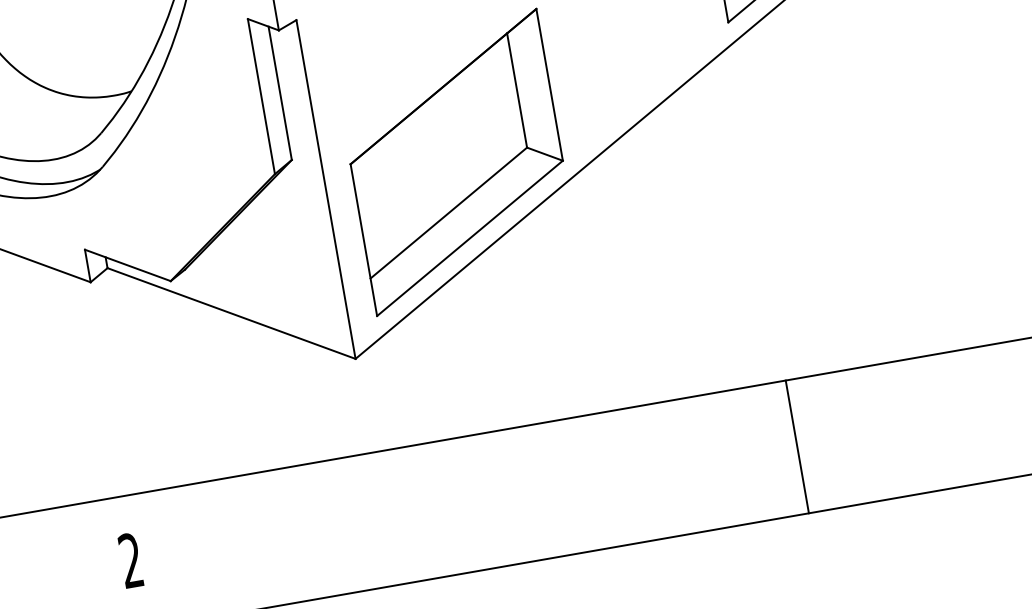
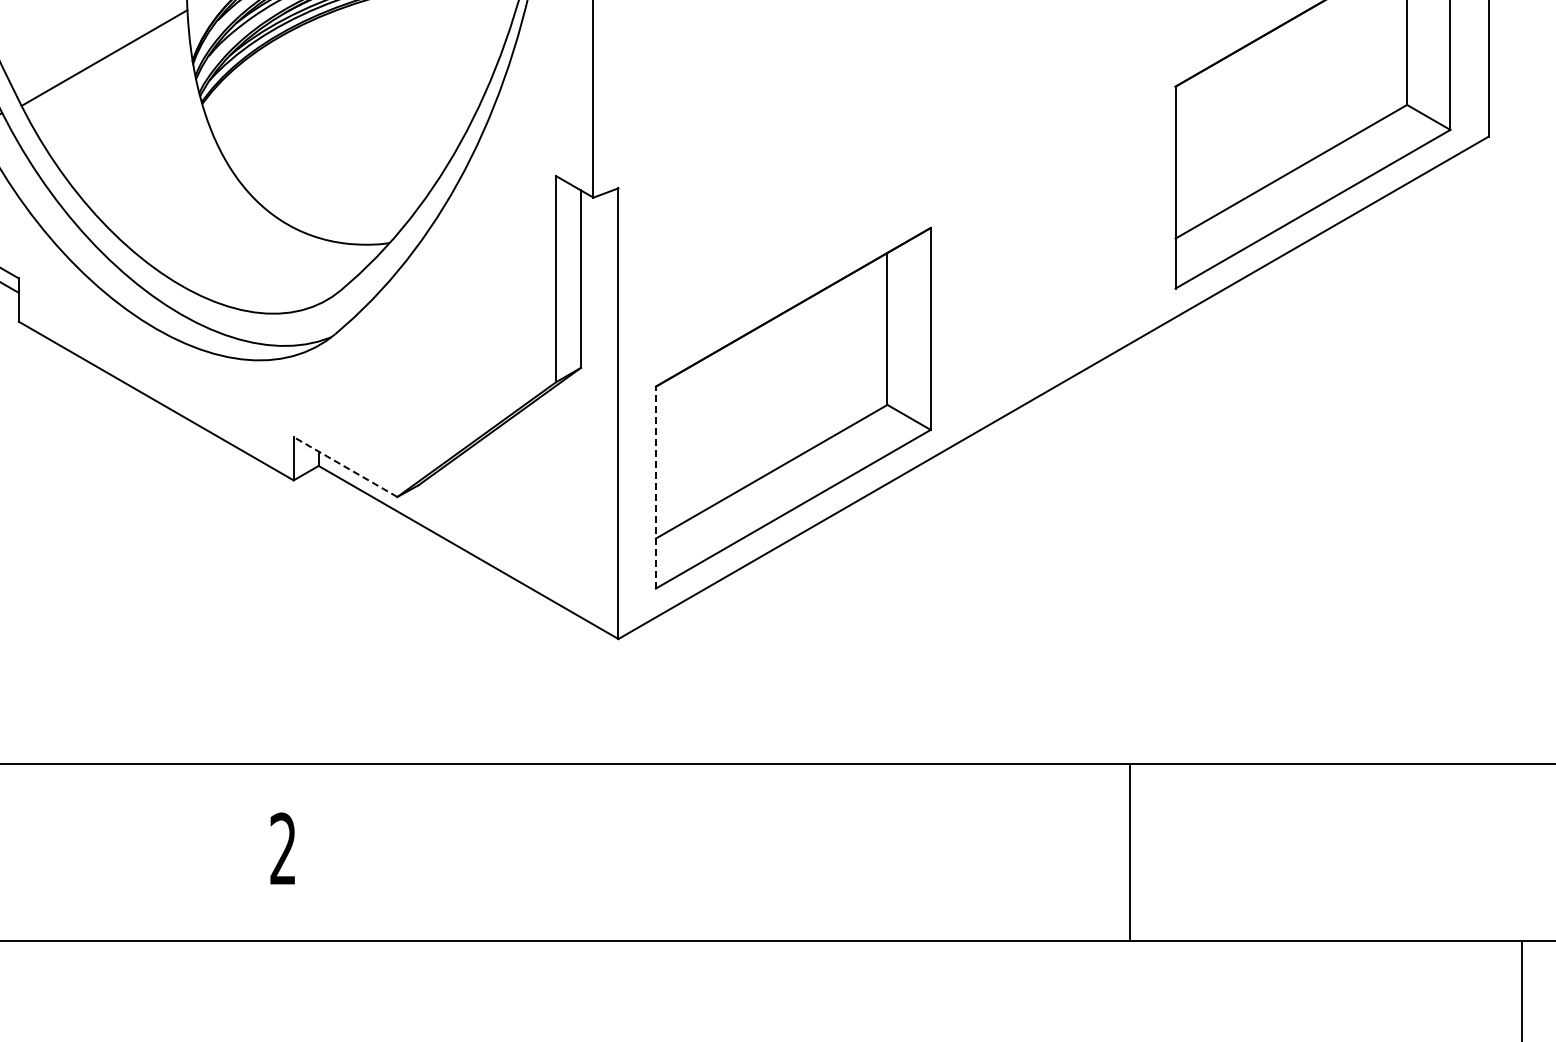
line: (363, 240) -> (655, 487), solid -> dashed
line: (127, 265) -> (345, 467), solid -> dashed
line: (796, 446) -> (1129, 851), moved

